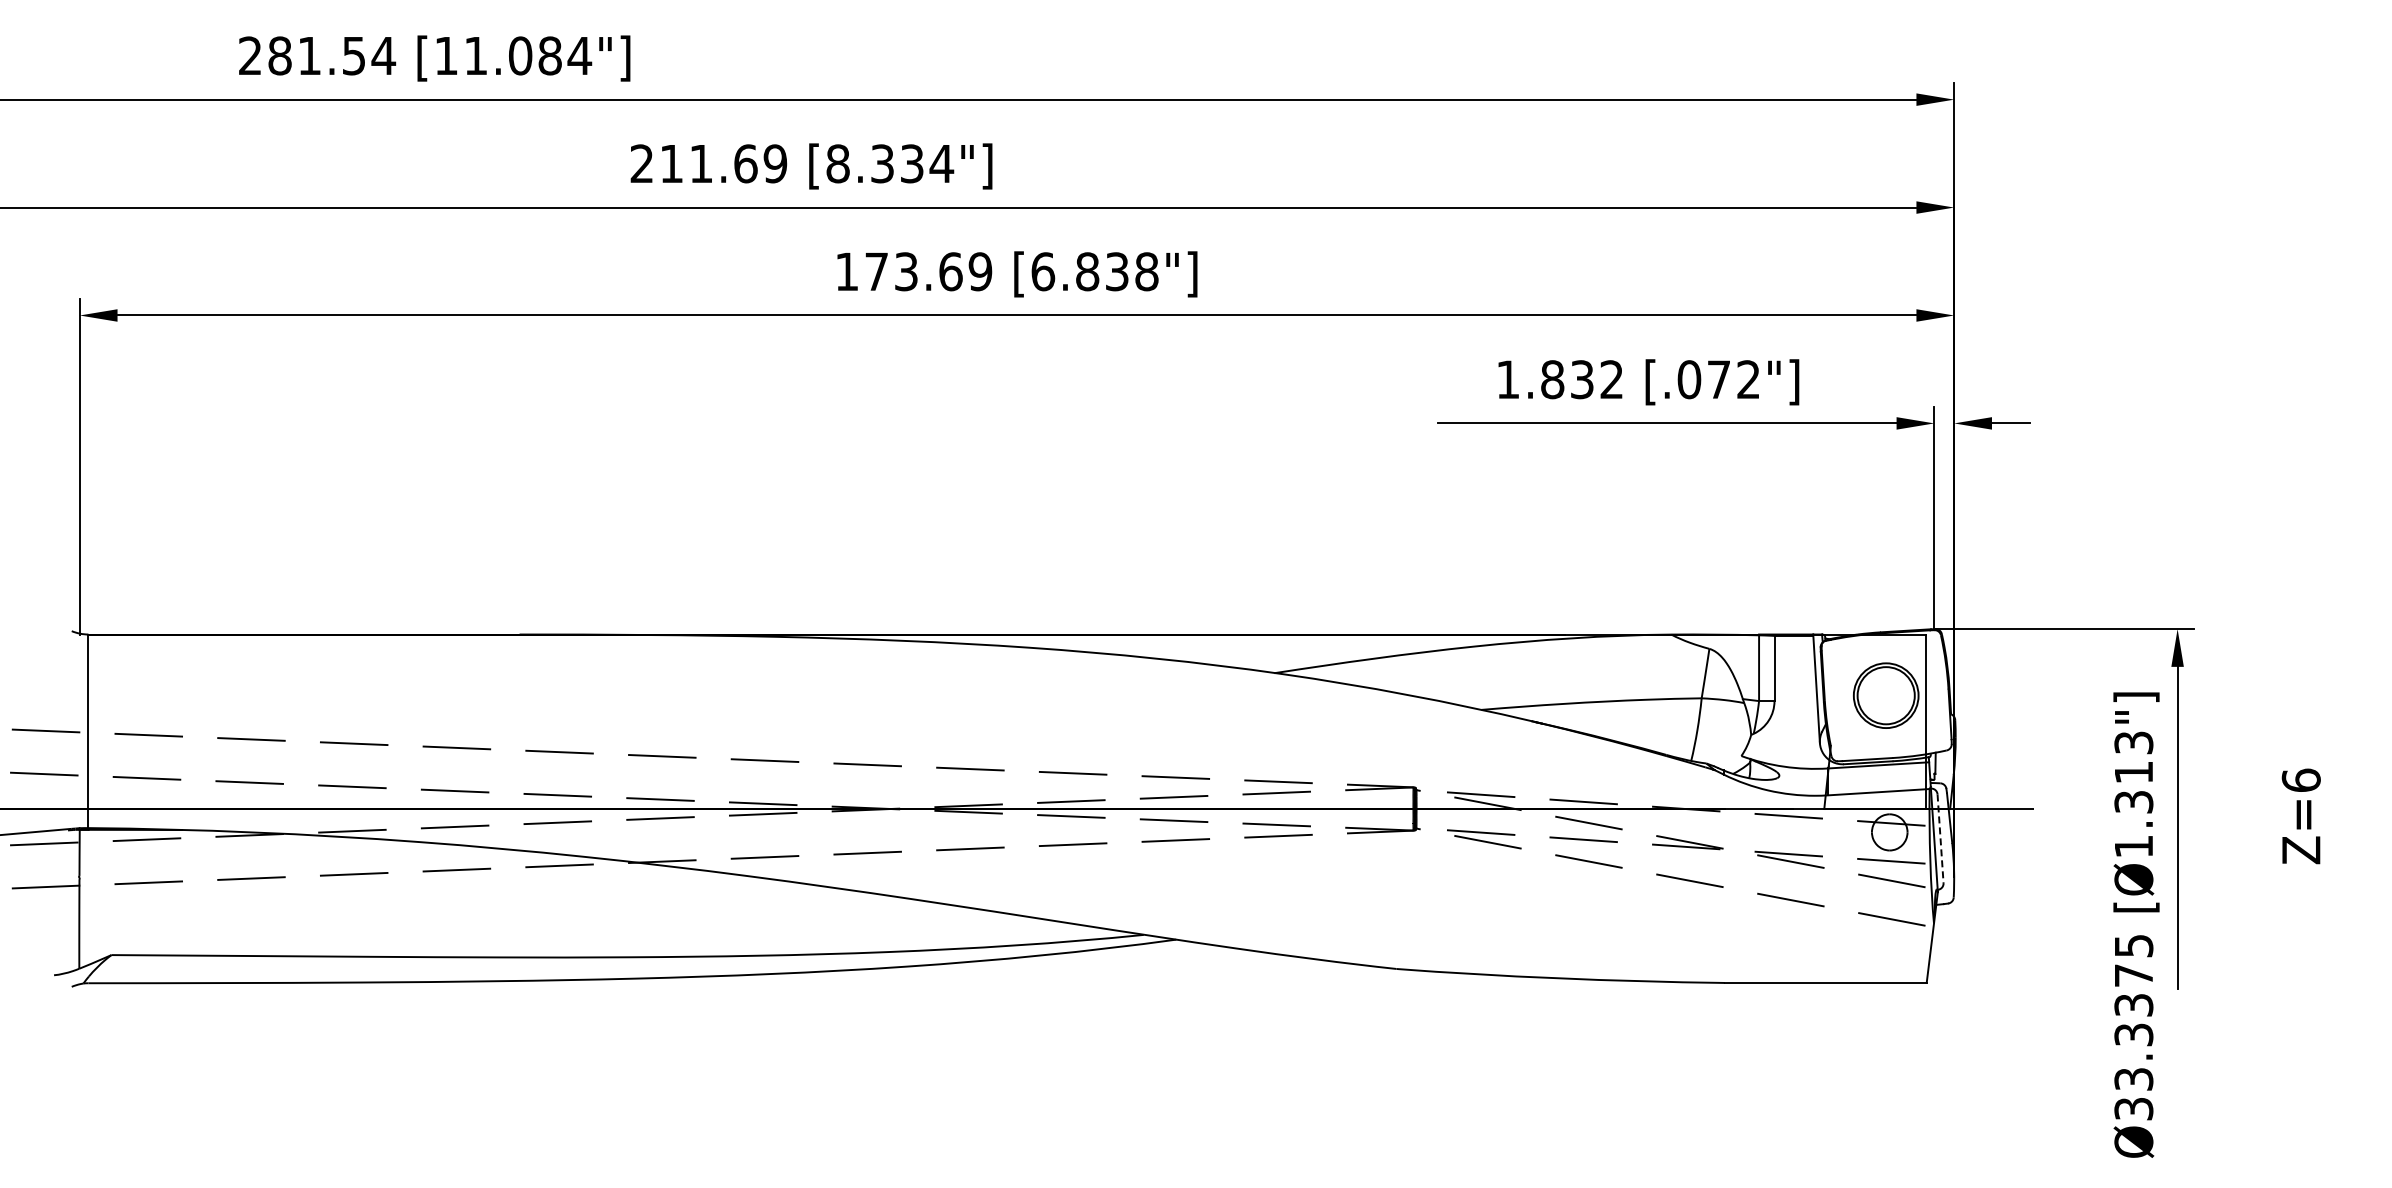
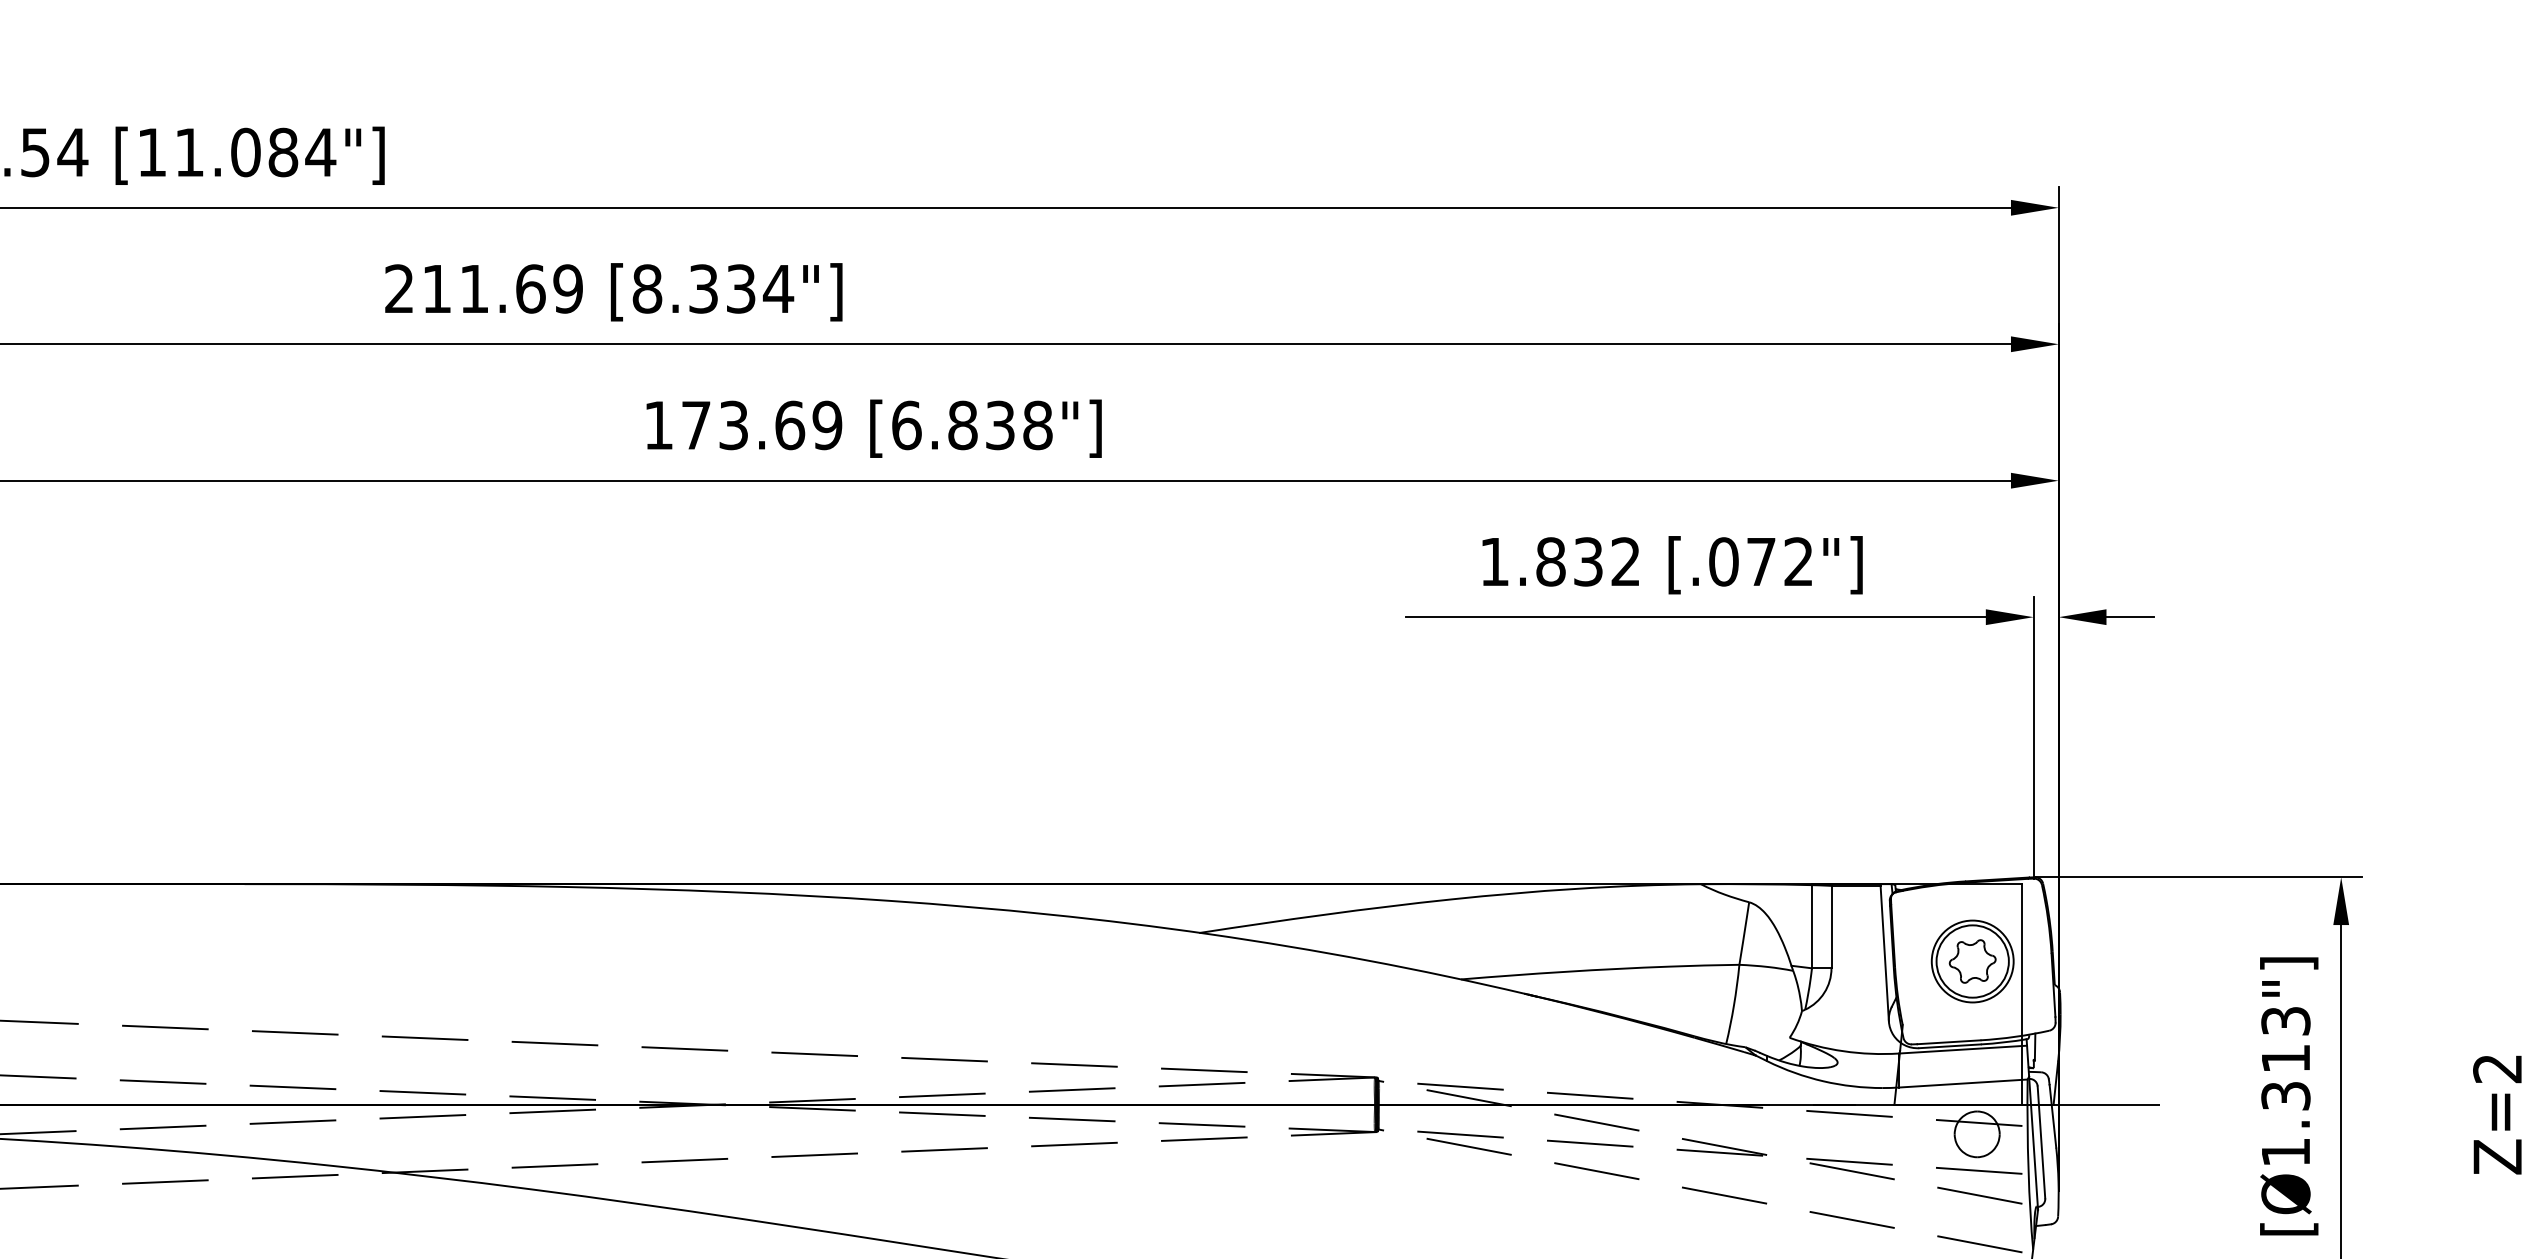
part: (1886, 695) -> (1973, 961), added
text: (2300, 779) -> (2496, 1067), Z=6 -> Z=2
line: (1940, 839) -> (2041, 1143), dashed -> solid

